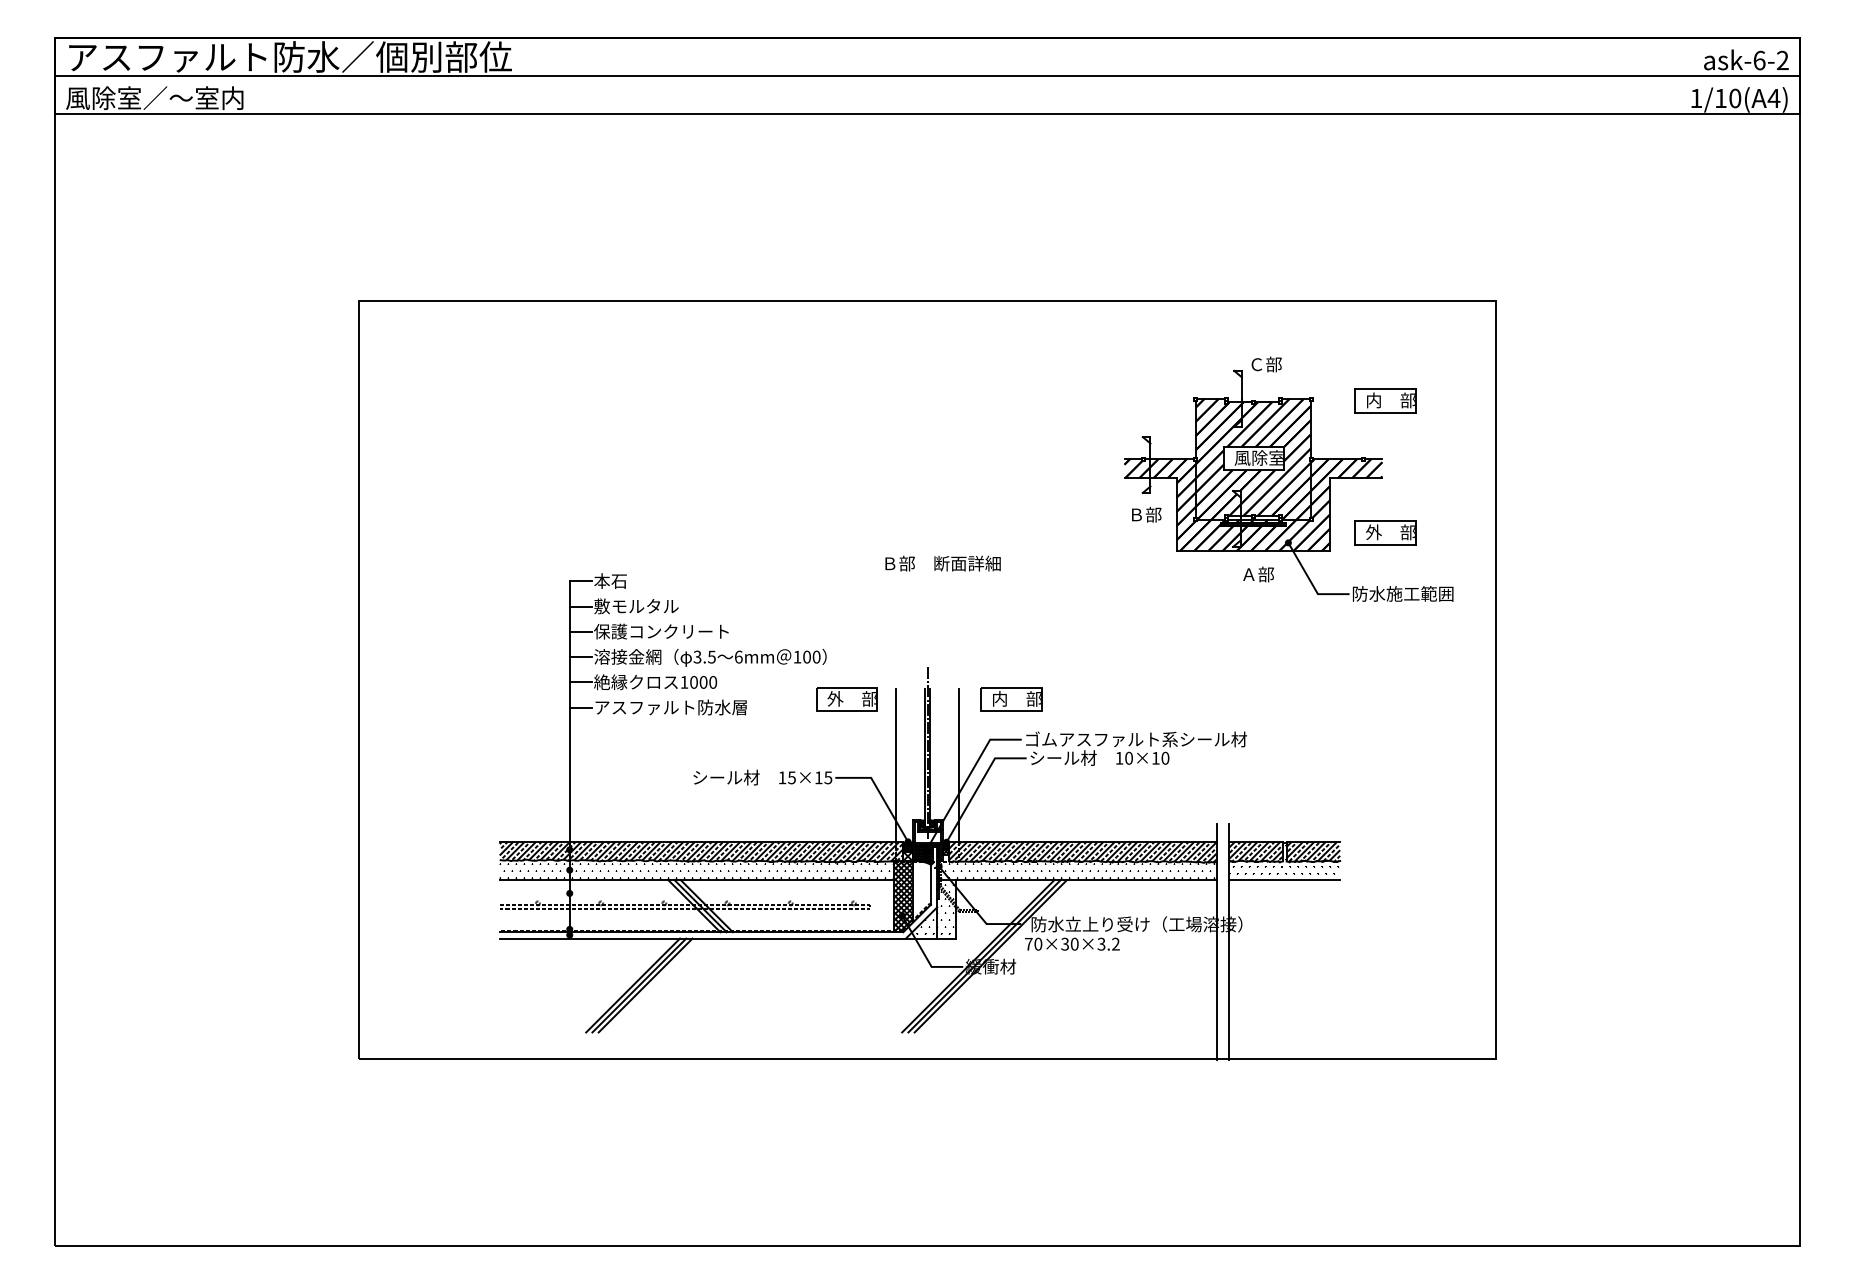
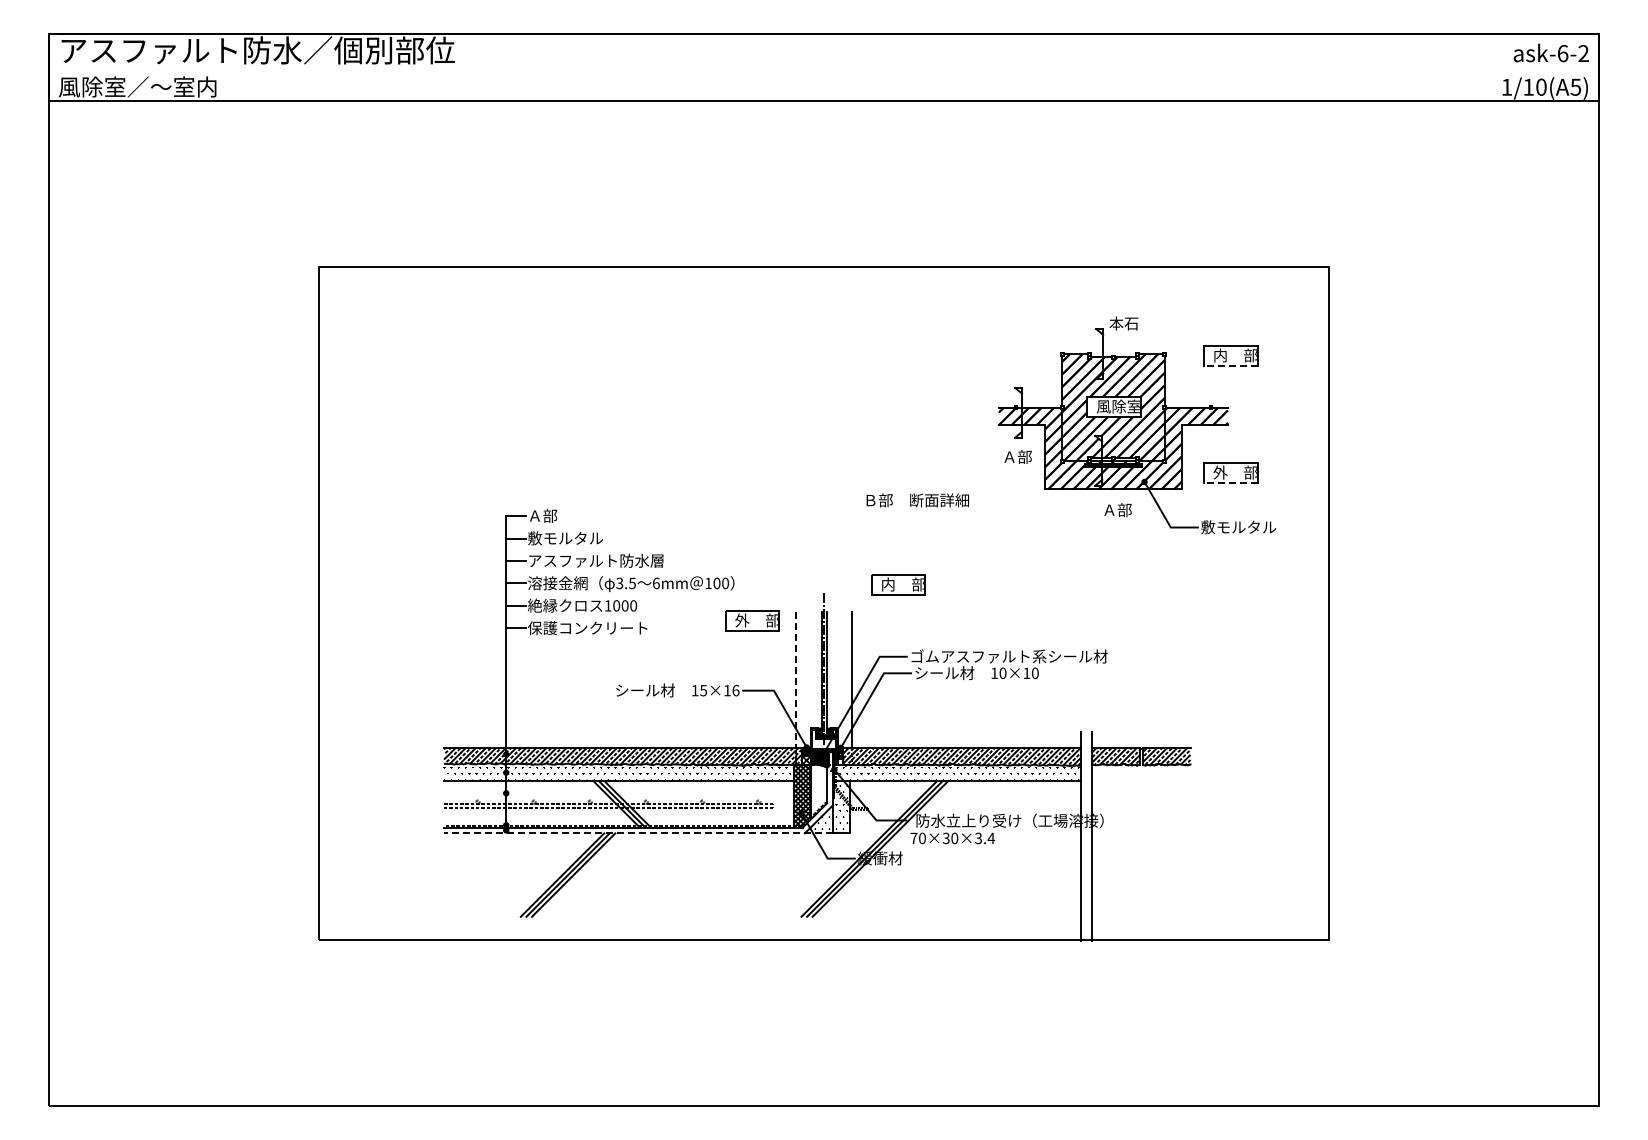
line: (926, 76) -> (823, 67), removed
text: (1773, 97) -> (1575, 86), 1/10(A4) -> 1/10(A5)
text: (1264, 364) -> (1123, 323), Ｃ部 -> 本石
line: (1385, 412) -> (1230, 366), solid -> dashed
text: (1136, 514) -> (1009, 456), Ｂ部 -> Ａ部
line: (1385, 544) -> (1230, 483), solid -> dashed
text: (942, 563) -> (917, 500), moved
text: (610, 580) -> (542, 515), 本石 -> Ａ部
text: (1403, 594) -> (1246, 527), 防水施工範囲 -> 敷モルタル
text: (670, 631) -> (595, 560), 保護コンクリート -> アスファルト防水層
part: (1011, 698) -> (898, 584), moved
text: (670, 707) -> (595, 628), アスファルト防水層 -> 保護コンクリート
line: (896, 766) -> (796, 680), solid -> dashed
text: (827, 777) -> (735, 690), 15×15 -> 15×16
hatch: (1283, 858) -> (1140, 762), removed
line: (1284, 880) -> (1141, 781), removed
line: (717, 938) -> (637, 833), solid -> dashed
text: (1116, 943) -> (991, 837), 70×30×3.2 -> 70×30×3.4

